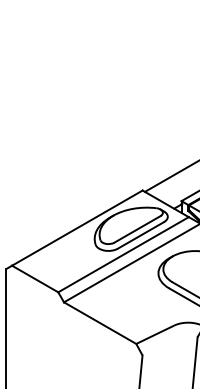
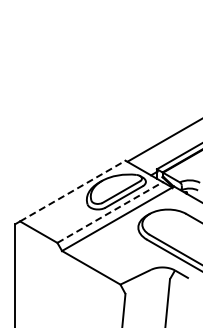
line: (76, 228) -> (72, 191), solid -> dashed
line: (123, 254) -> (110, 212), solid -> dashed

